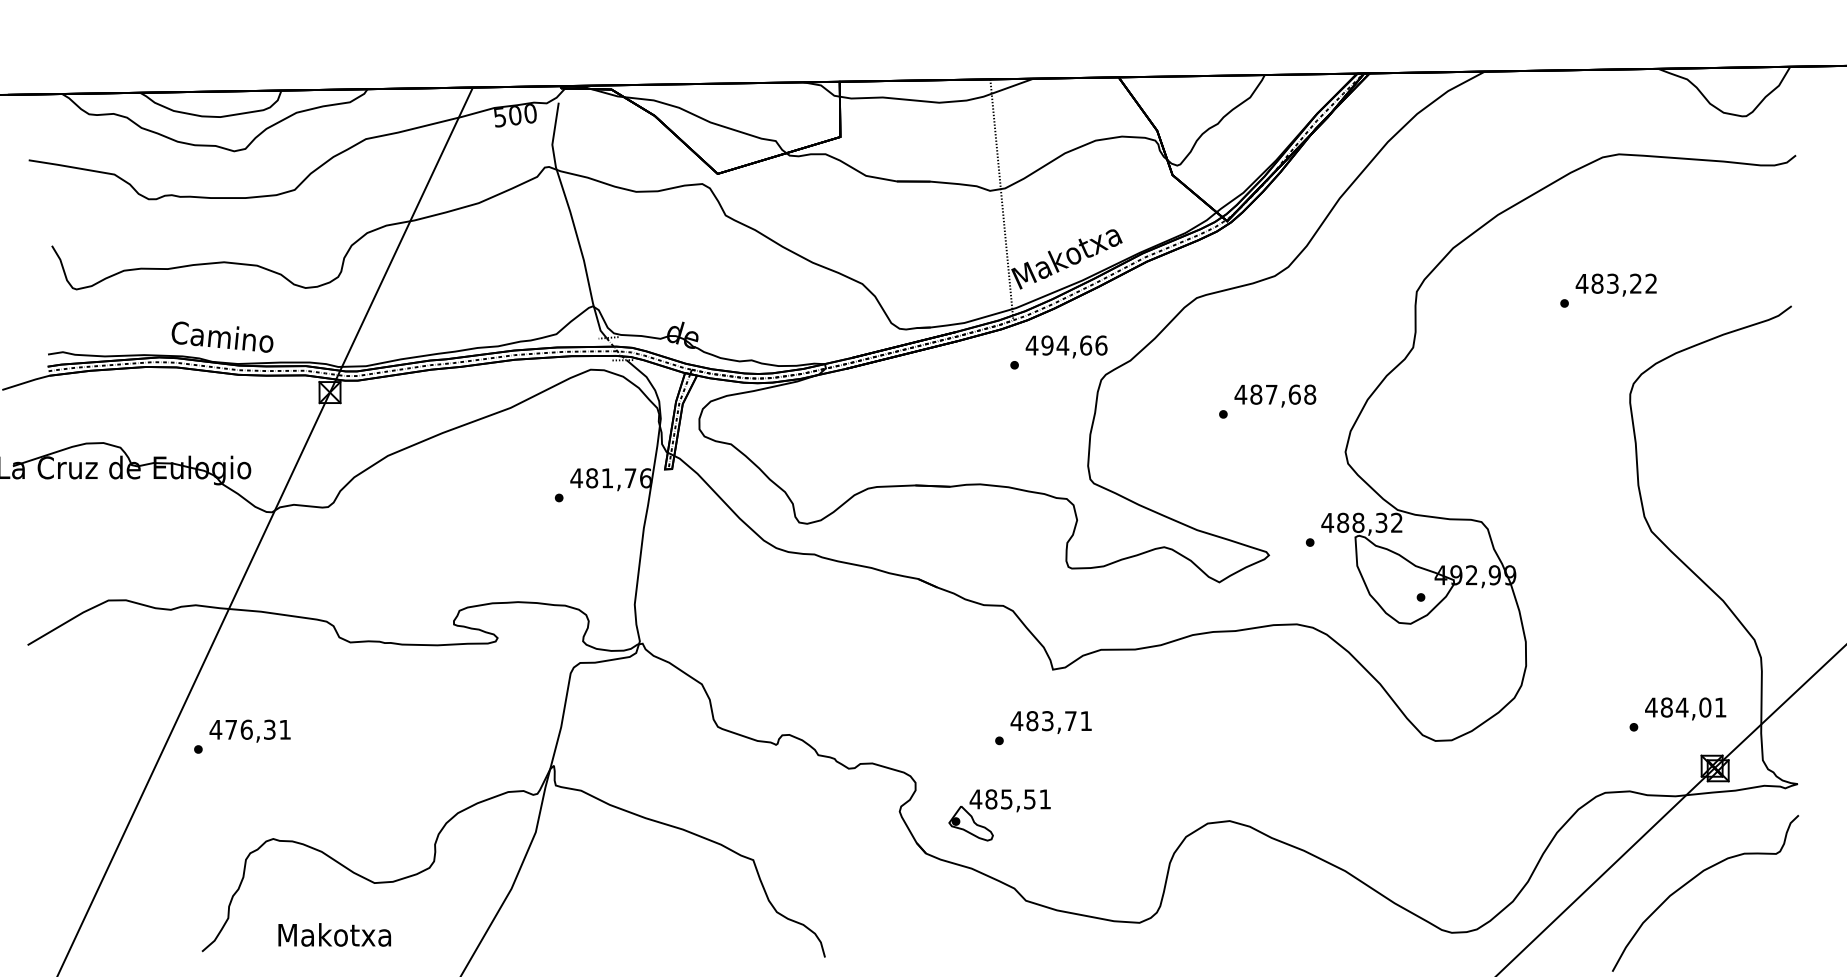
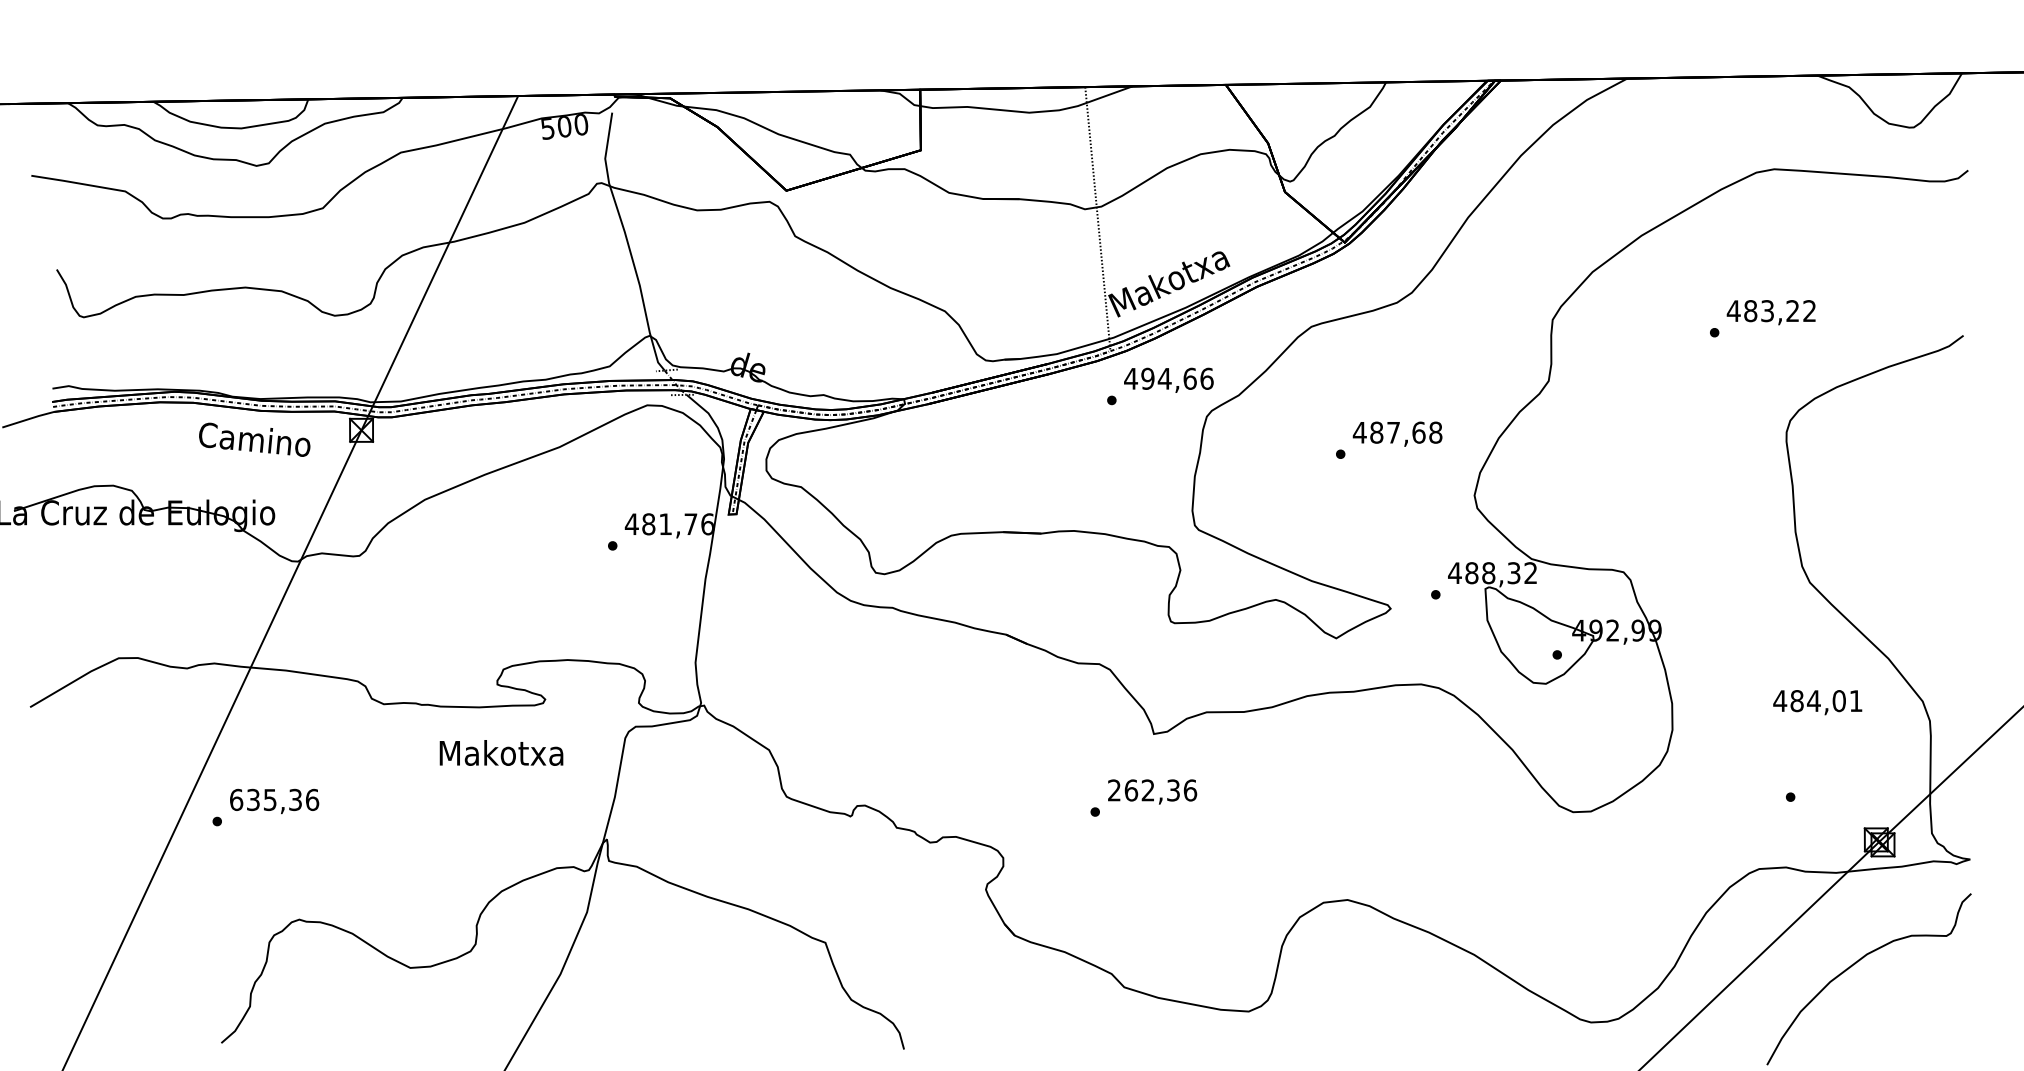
text: (222, 336) -> (254, 439), moved
text: (1685, 708) -> (1817, 702), moved
text: (1051, 721) -> (1152, 790), 483,71 -> 262,36
text: (250, 729) -> (274, 799), 476,31 -> 635,36
part: (1002, 809) -> (1098, 887), removed
text: (334, 934) -> (501, 752), moved

